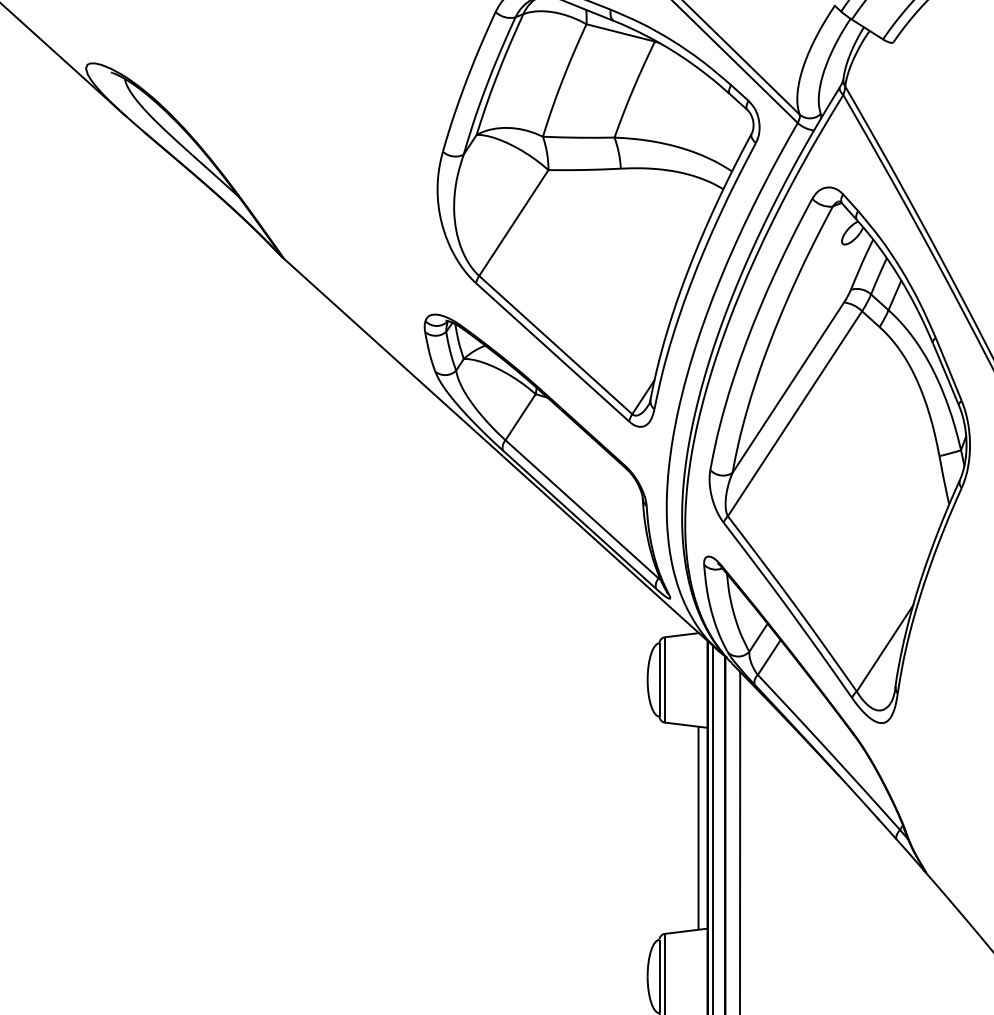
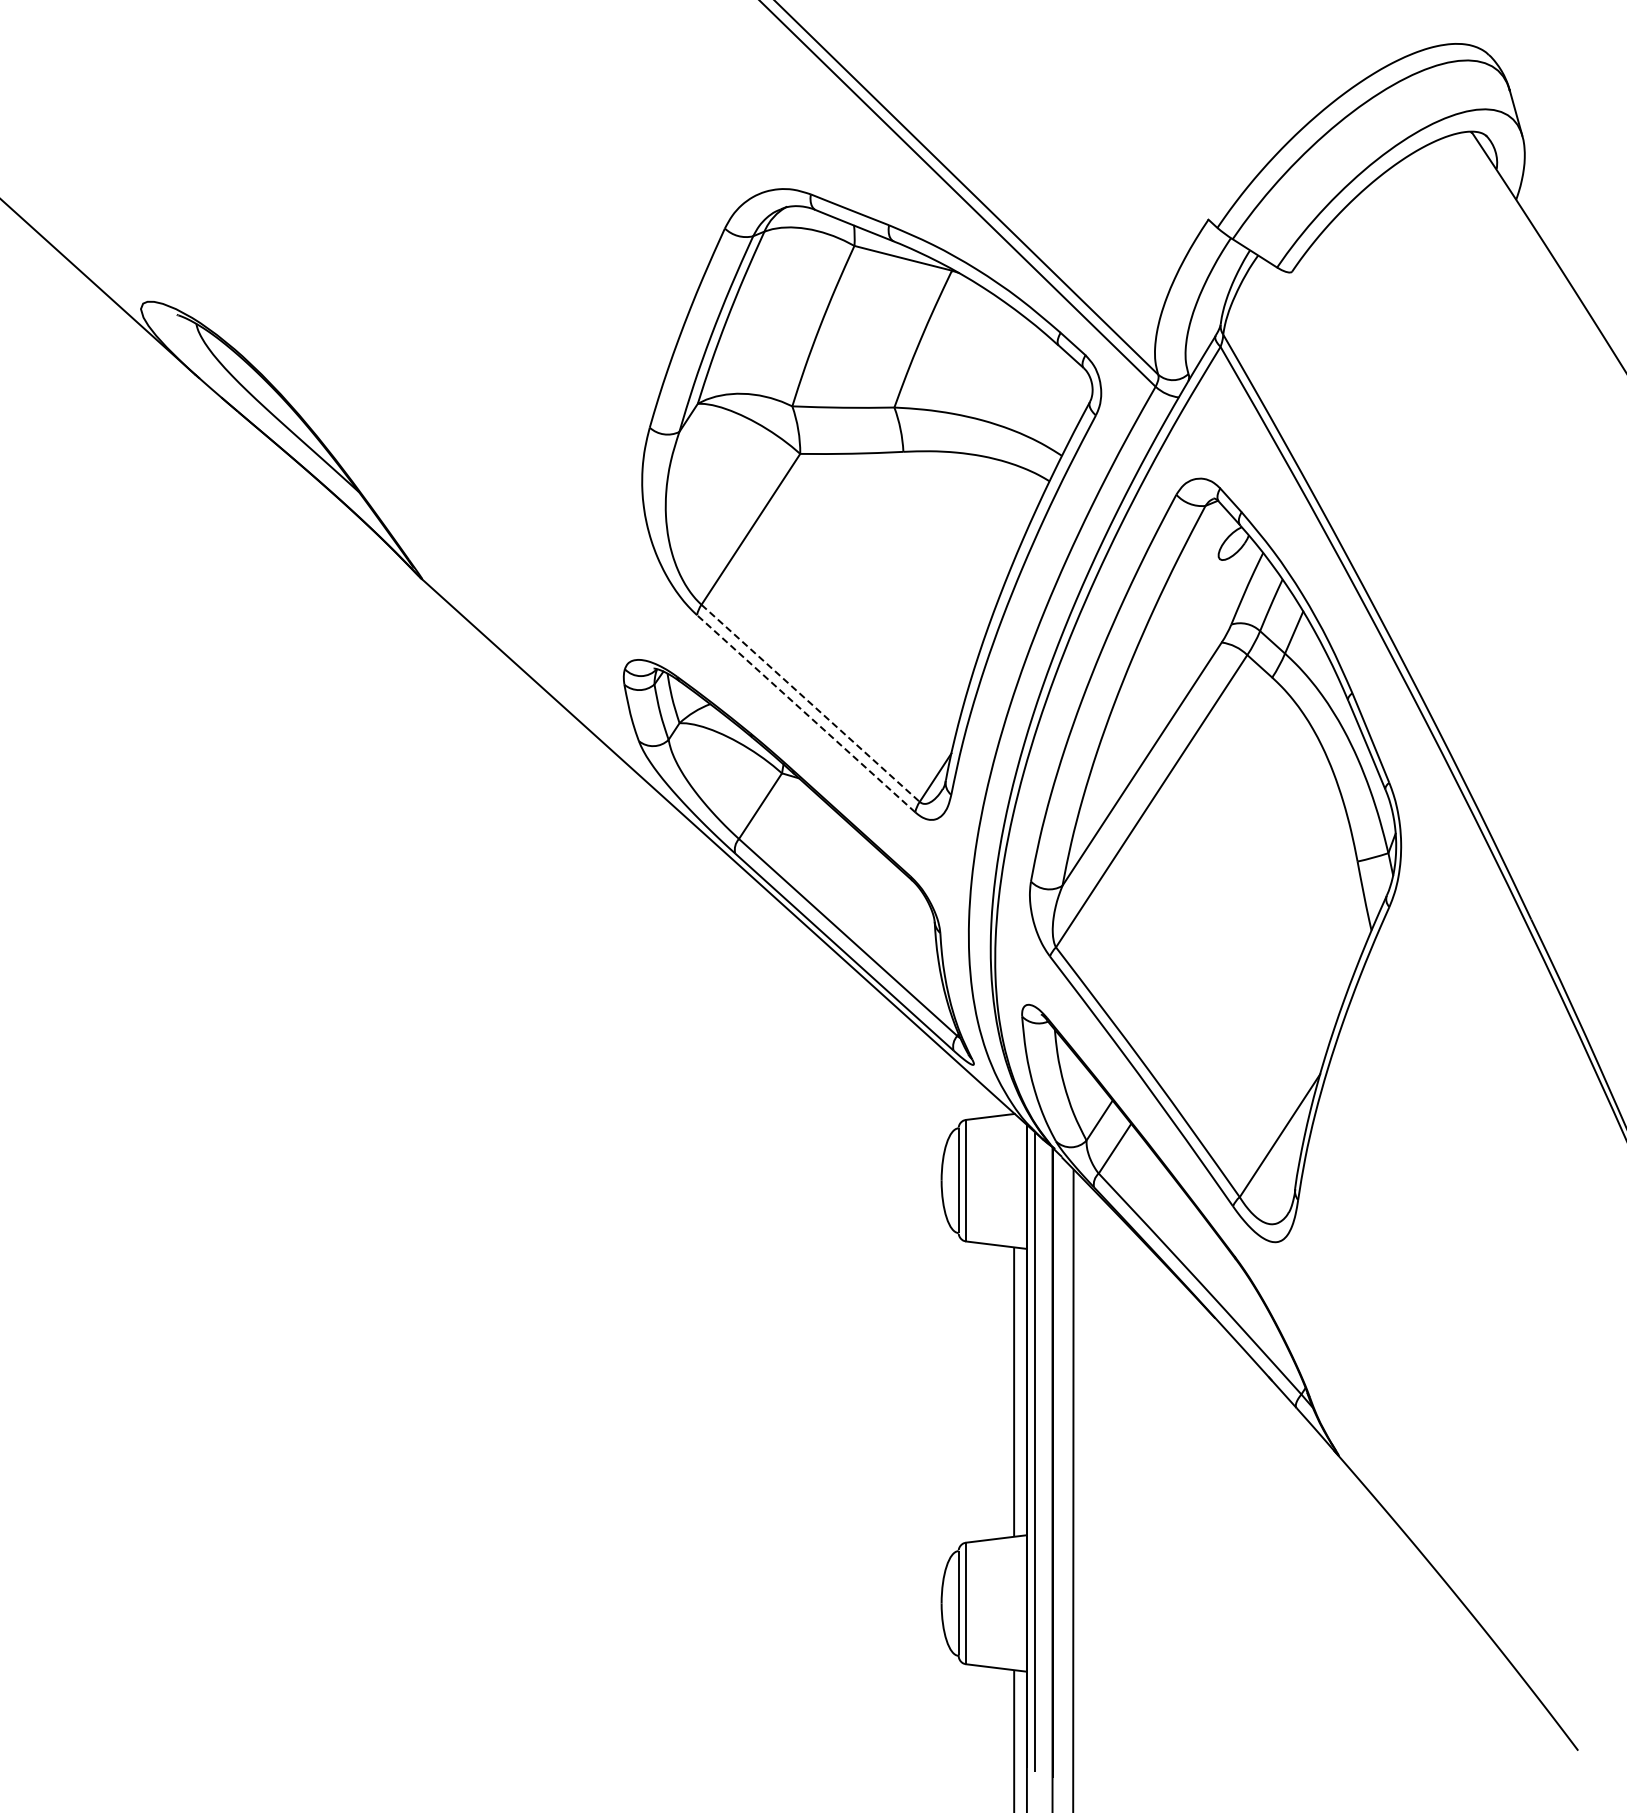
line: (556, 345) -> (811, 703), solid -> dashed
line: (552, 352) -> (806, 713), solid -> dashed

